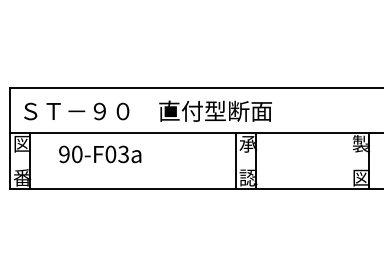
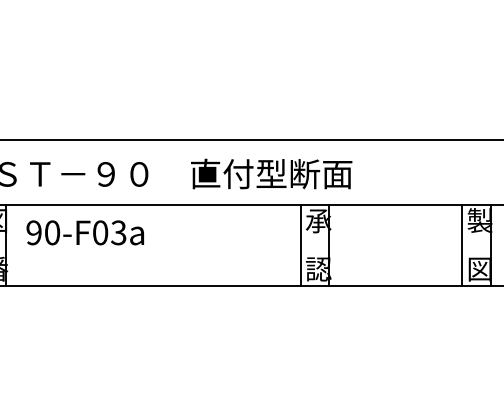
text: (100, 154) -> (85, 232), moved
line: (349, 160) -> (463, 244), added

